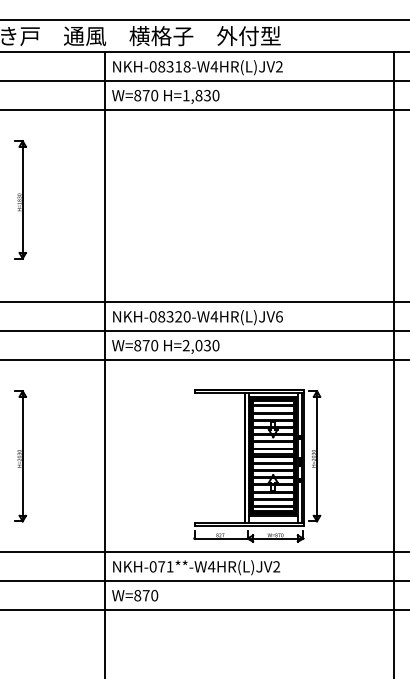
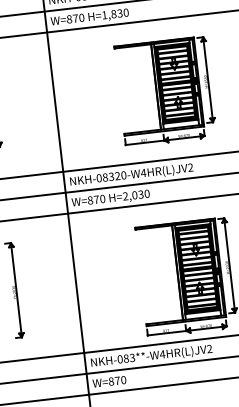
part: (257, 209) -> (165, 91), added
text: (279, 316) -> (190, 167), NKH-08320-W4HR(L)JV6 -> NKH-08320-W4HR(L)JV2
text: (165, 566) -> (129, 358), NKH-071**-W4HR(L)JV2 -> NKH-083**-W4HR(L)JV2

